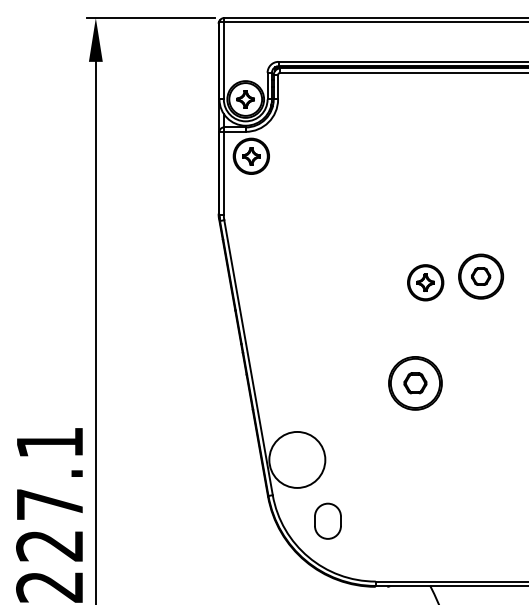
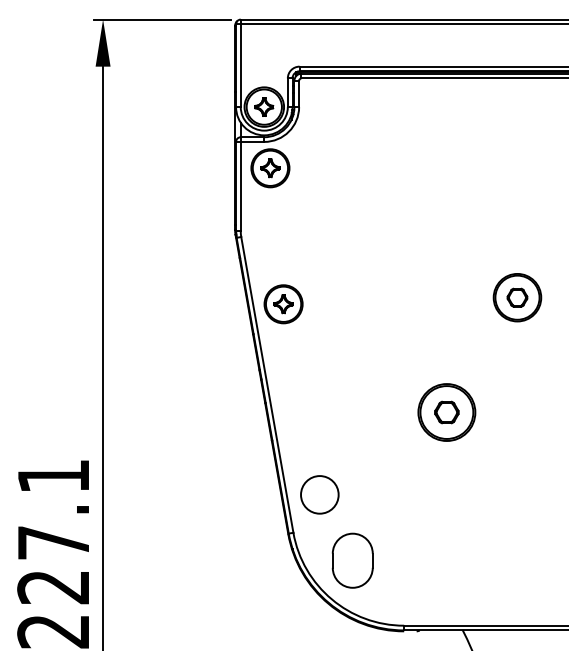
part: (425, 282) -> (283, 303), moved
circle: (296, 459) -> (318, 494), size x0.62
part: (327, 521) -> (352, 561), size x1.43

